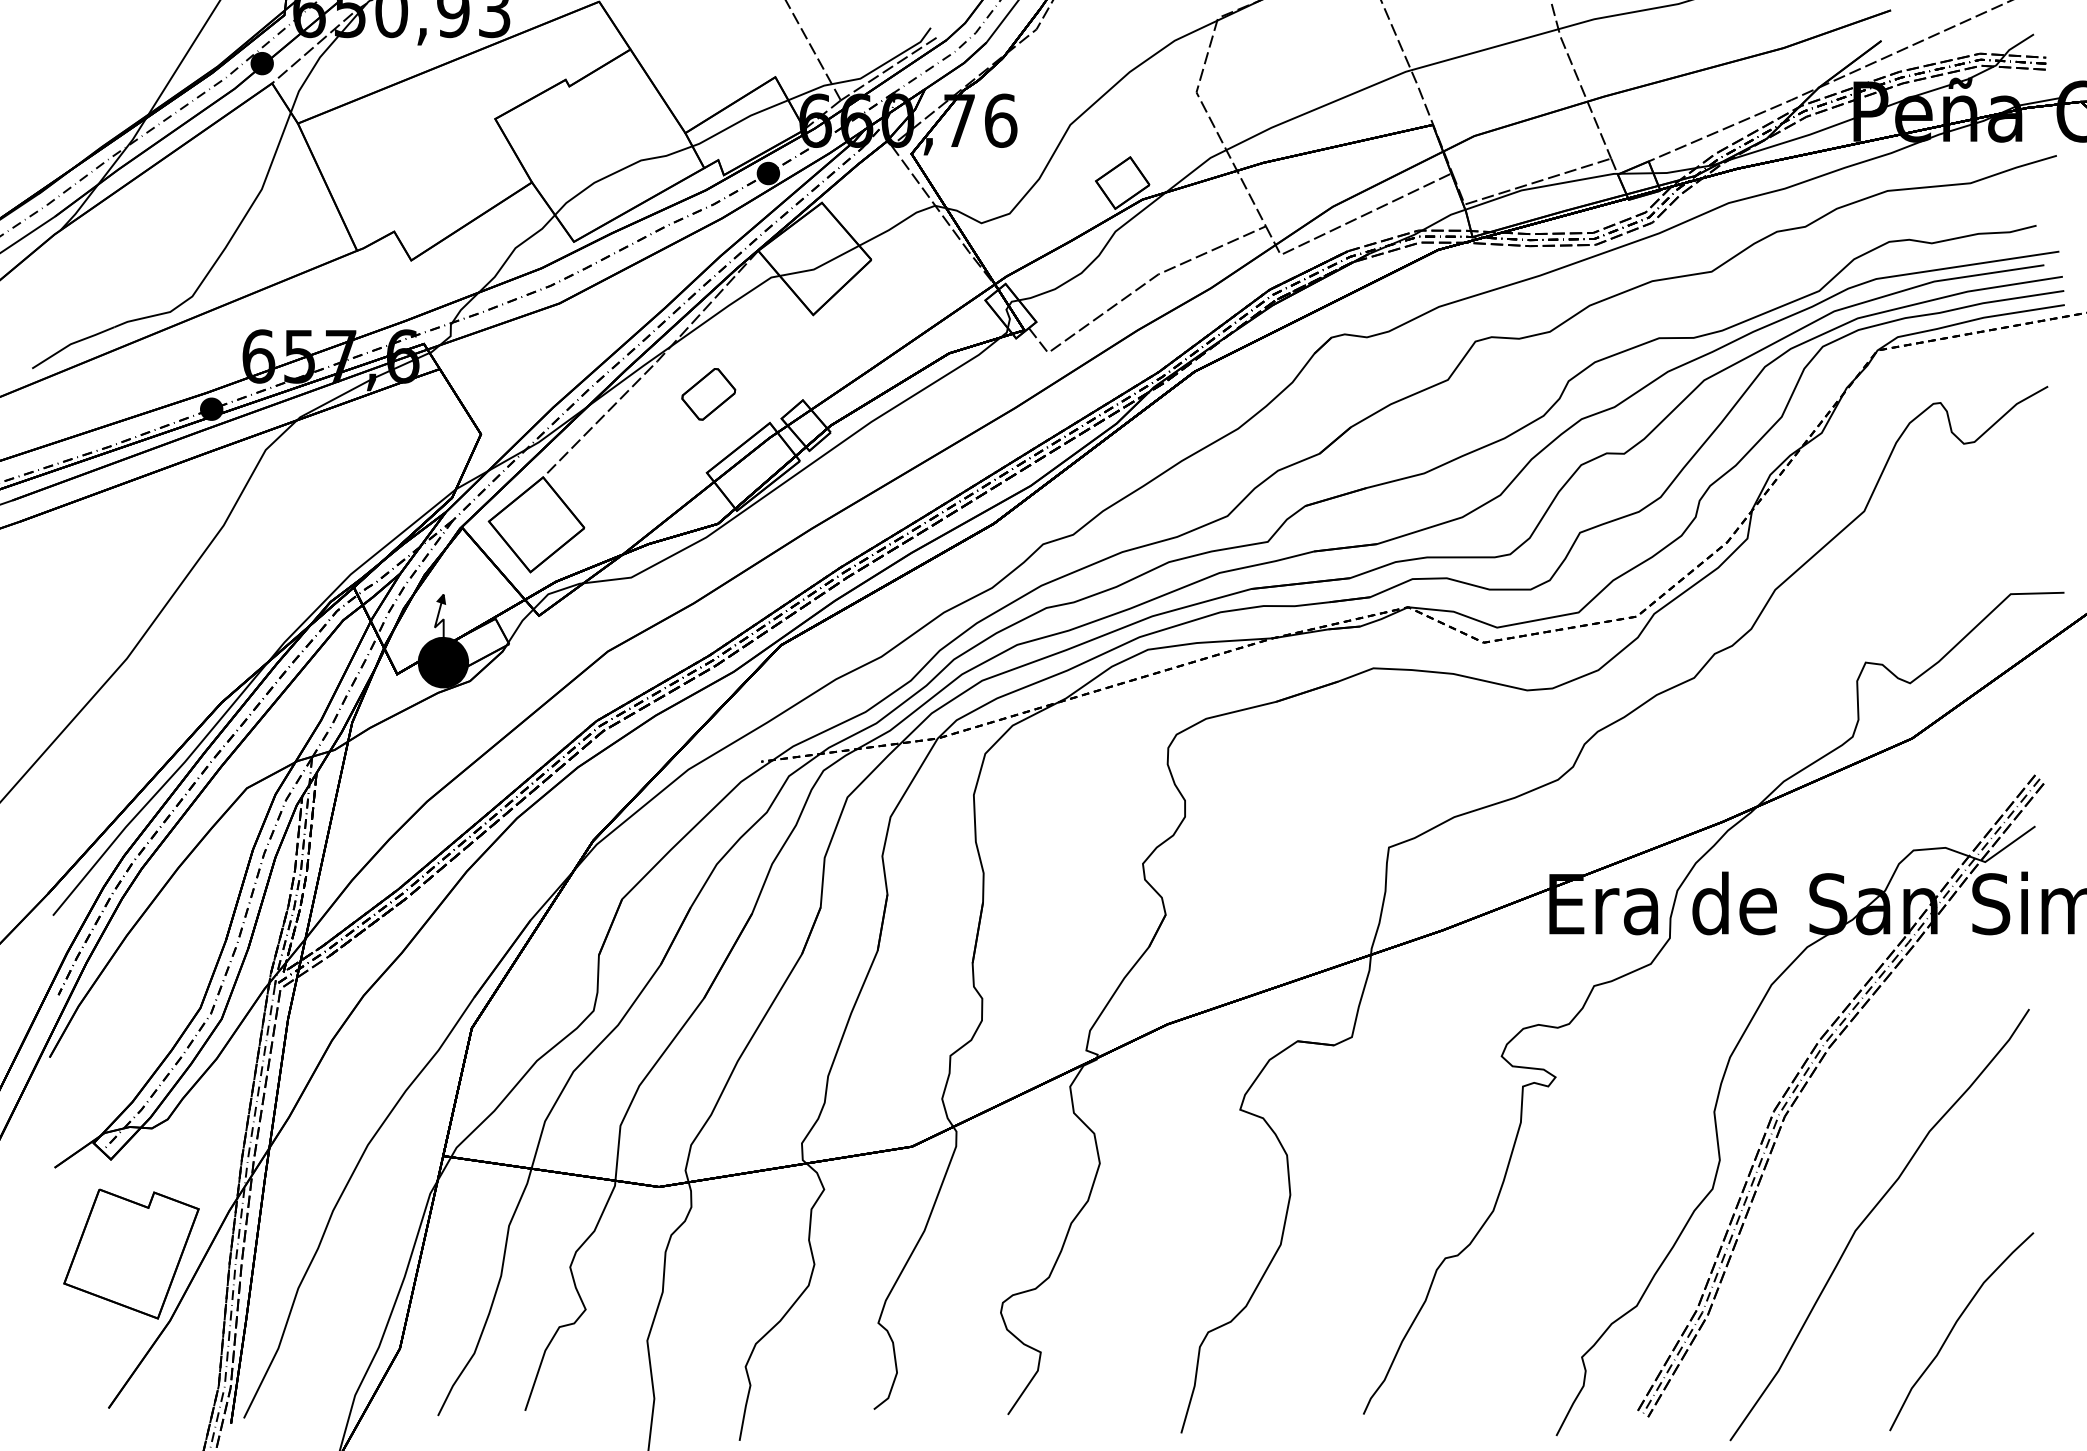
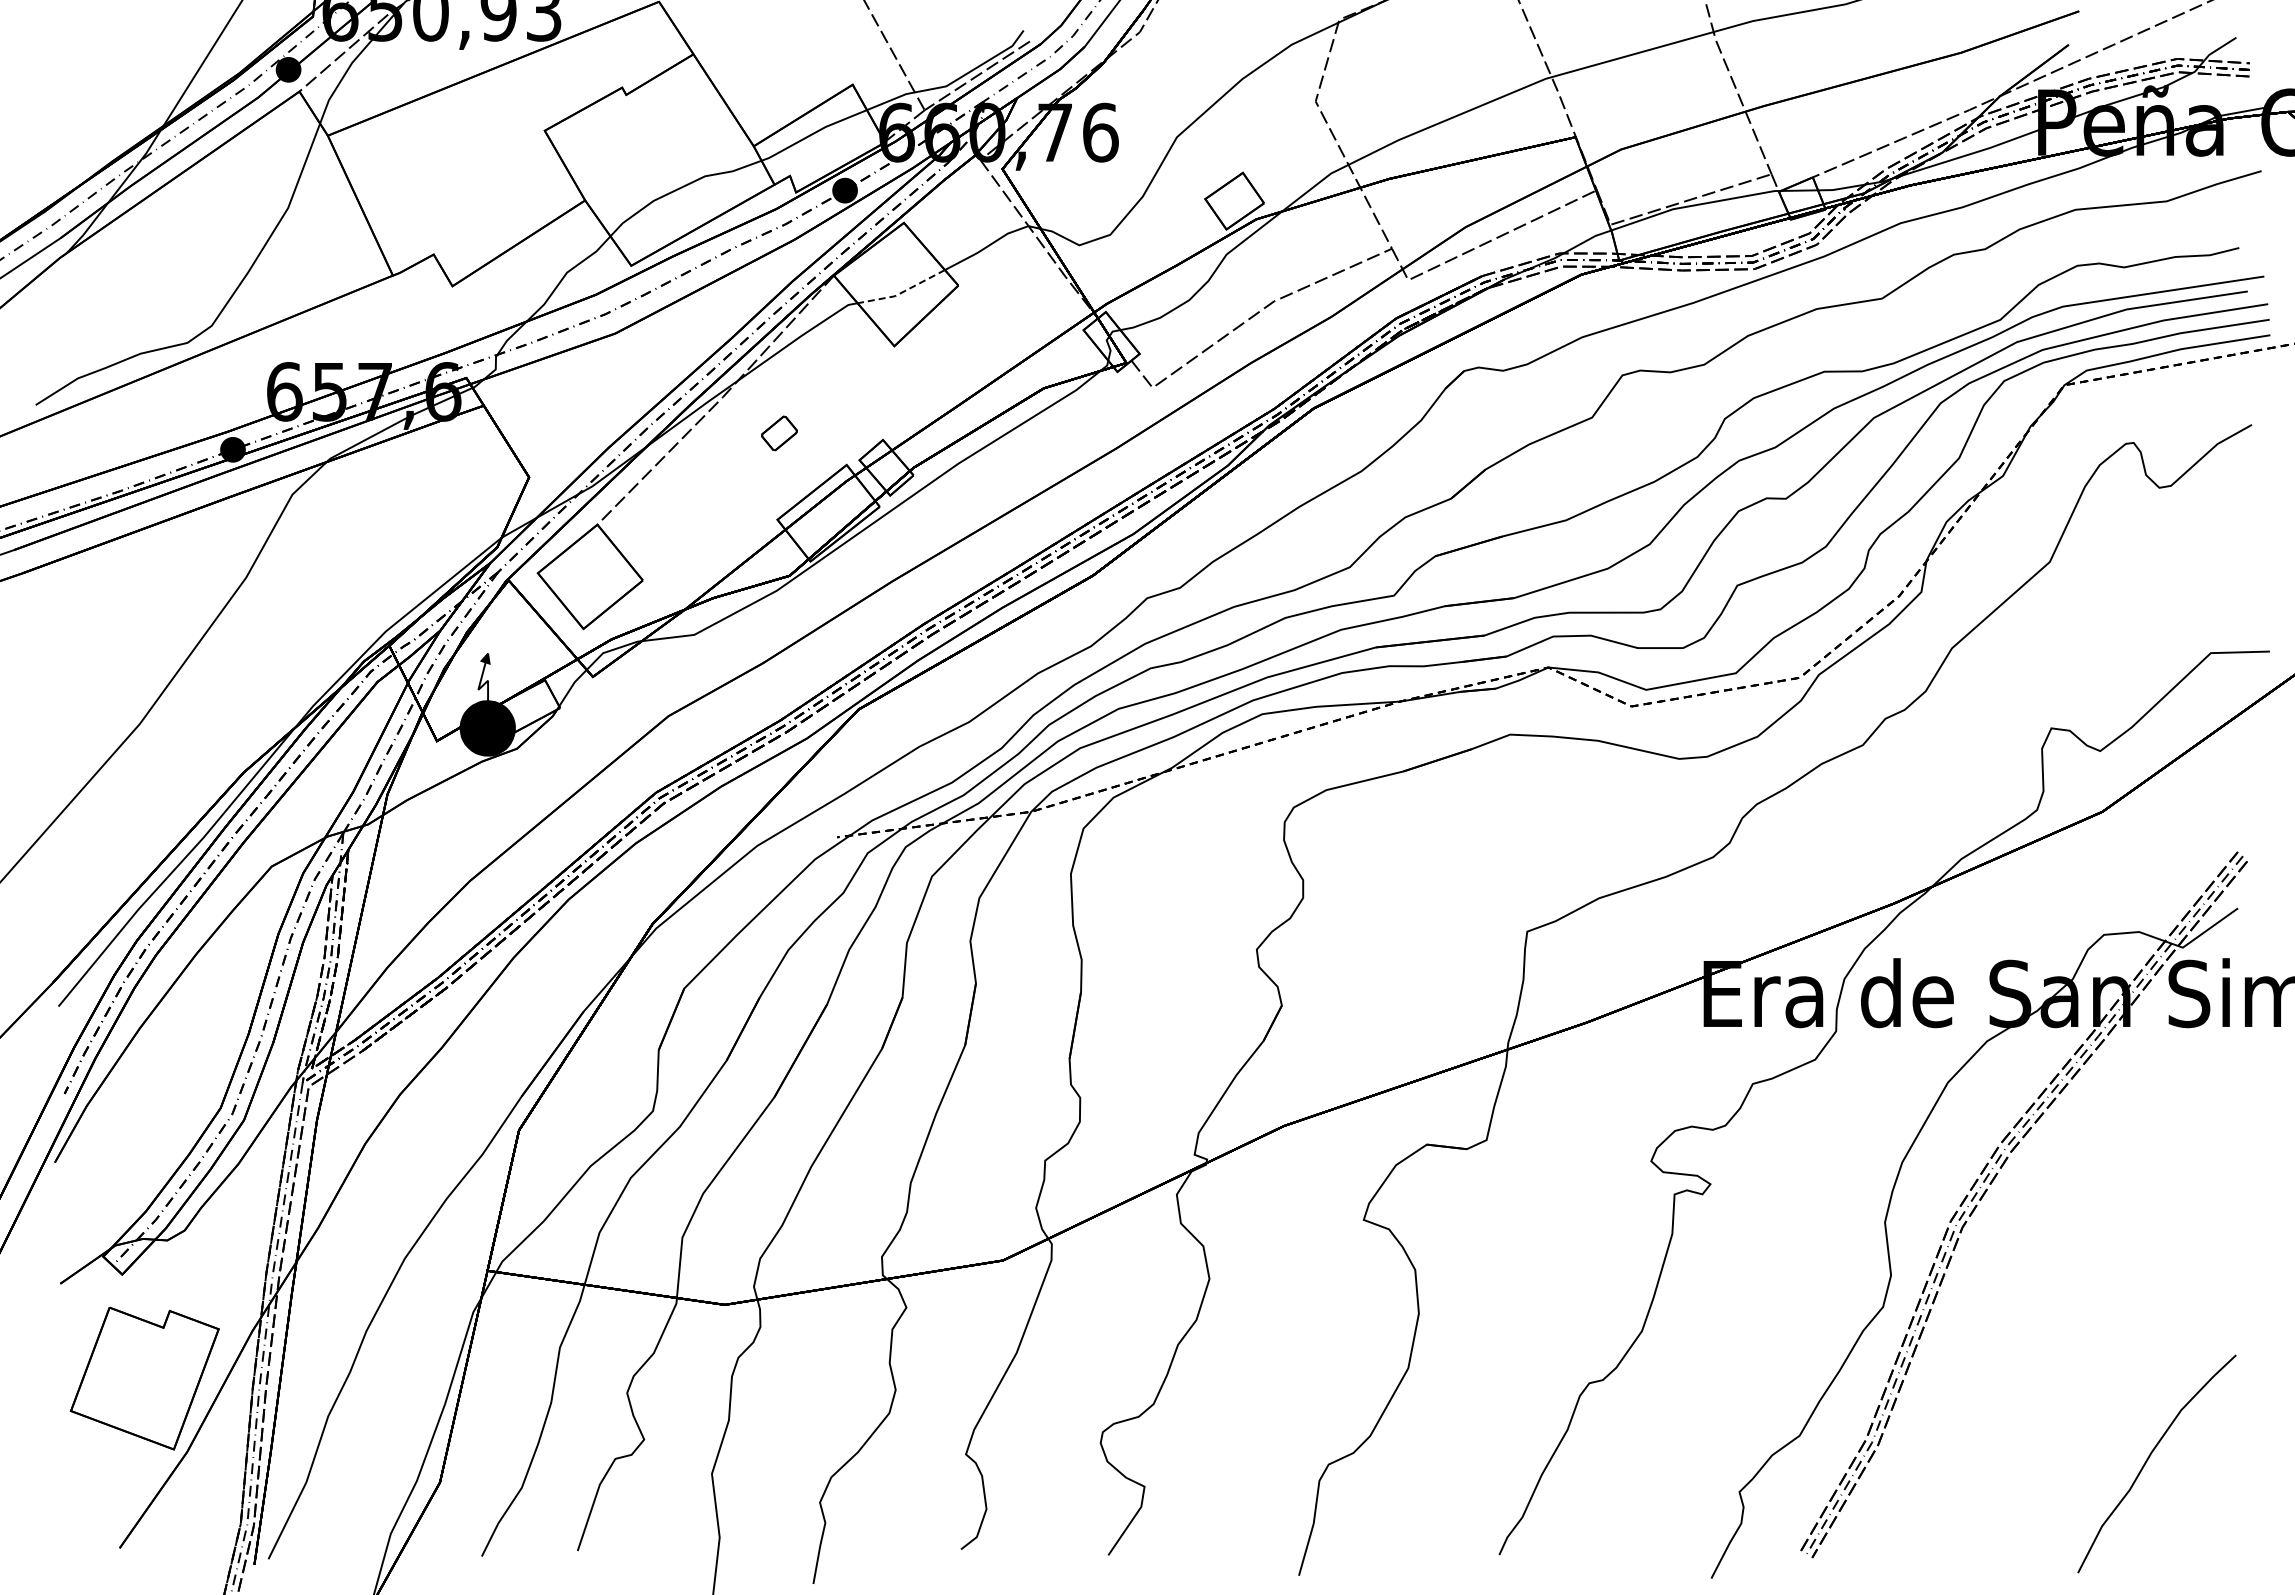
line: (820, 266) -> (902, 292), solid -> dashed
part: (708, 394) -> (779, 433), size x0.6
curve: (1868, 1216) -> (2054, 1337), removed

